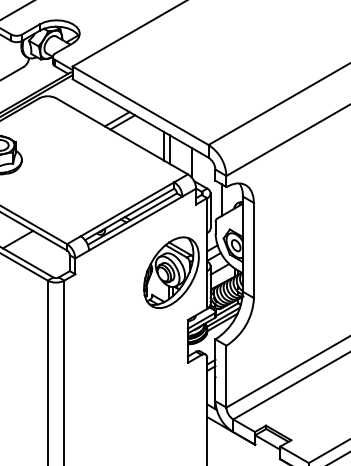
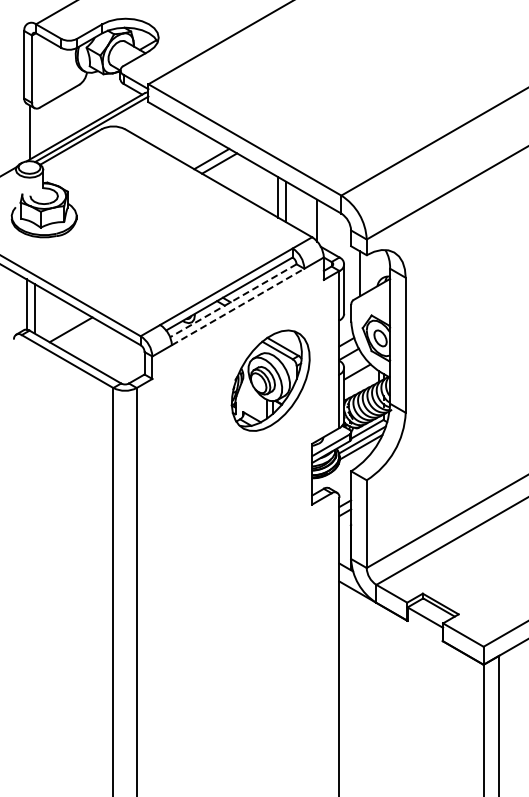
line: (132, 218) -> (233, 300), solid -> dashed
line: (136, 223) -> (238, 306), solid -> dashed
part: (171, 272) -> (270, 380), moved

